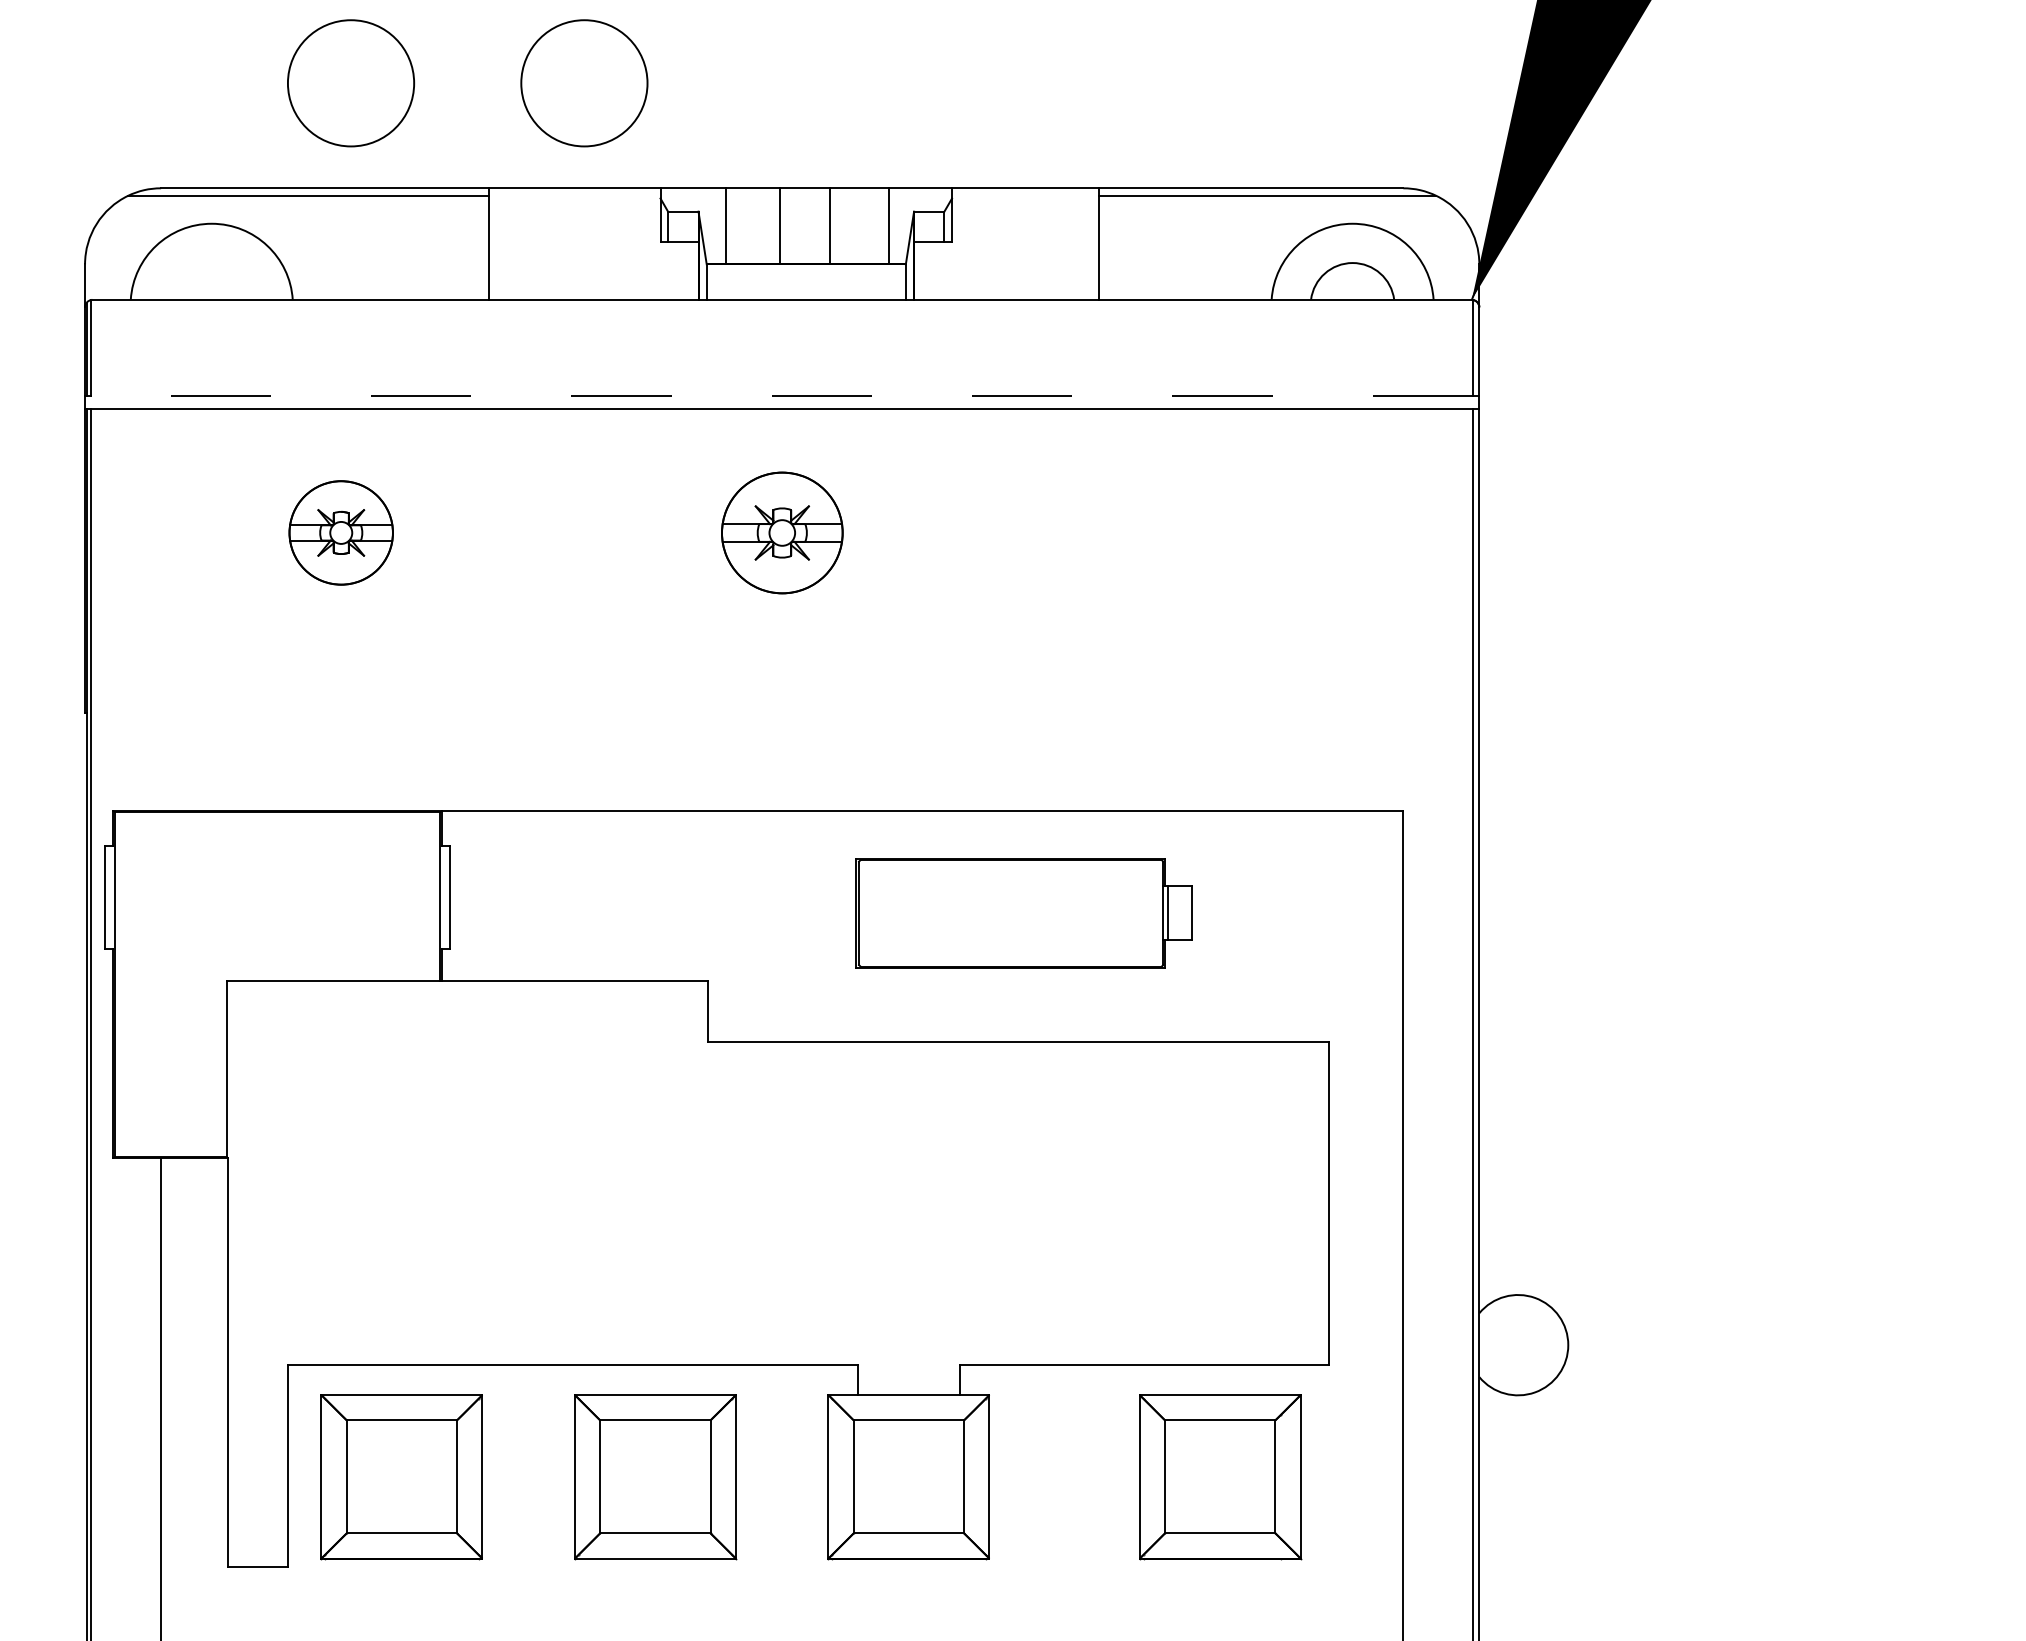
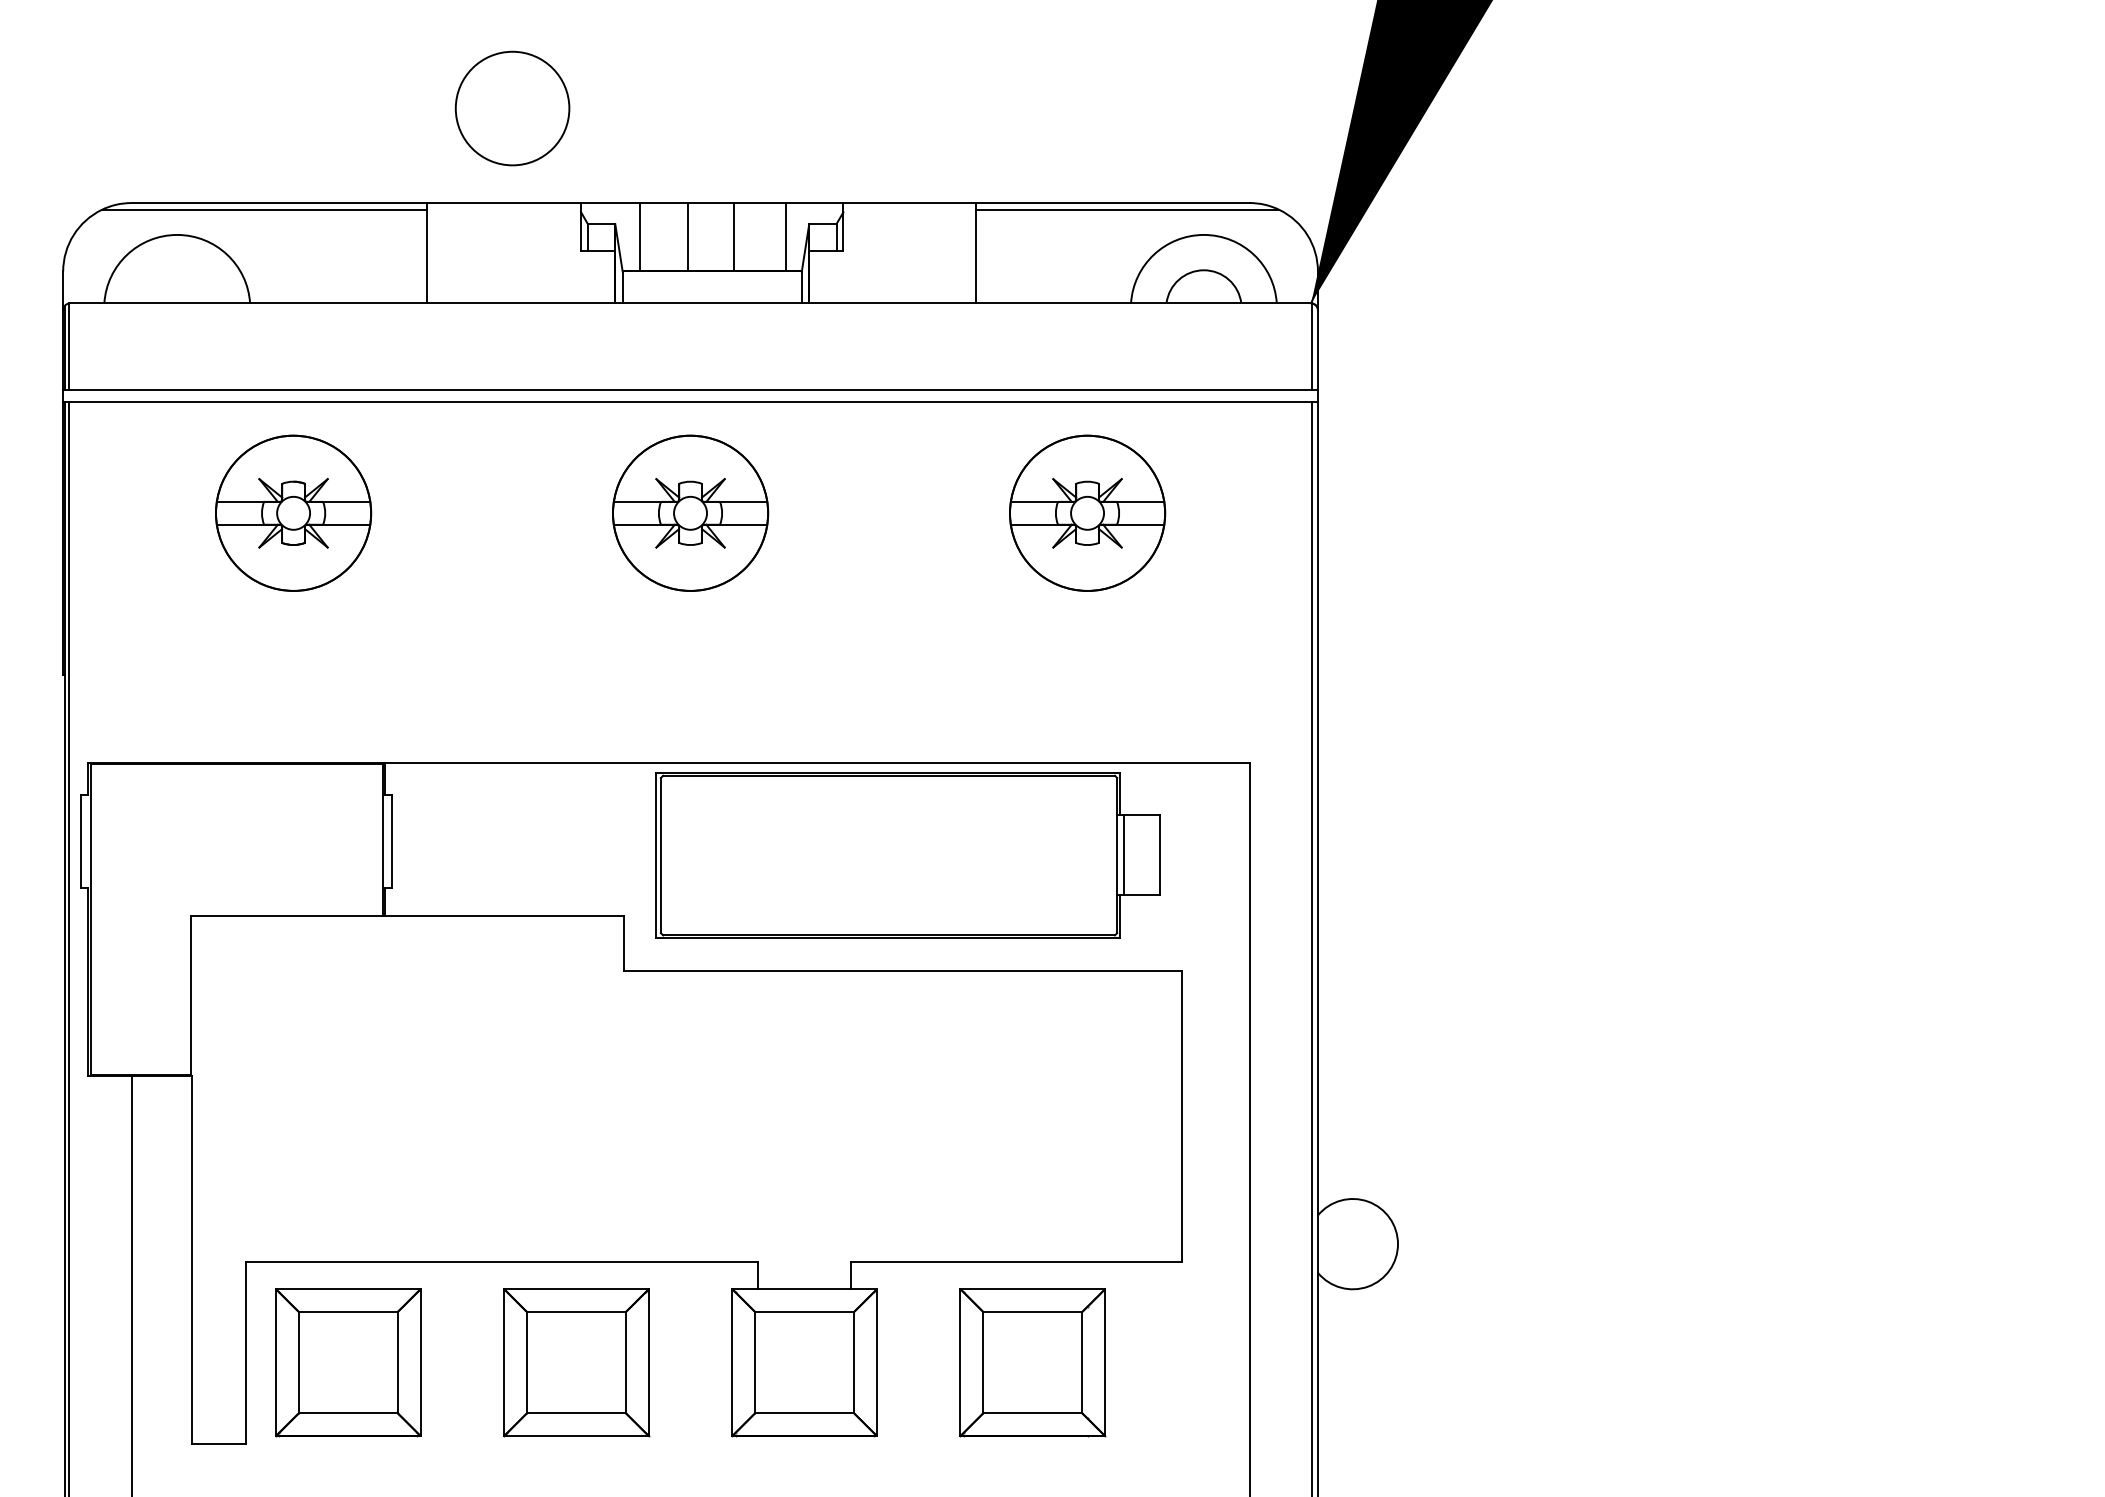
circle: (350, 83) -> (302, 108), removed
line: (782, 396) -> (690, 390), dashed -> solid
part: (340, 532) -> (293, 512), size x1.67
part: (782, 532) -> (690, 512), size x1.43
part: (1223, 532) -> (1087, 512), added
part: (1023, 913) -> (907, 855), size x1.67
part: (1219, 1476) -> (1032, 1362), moved

